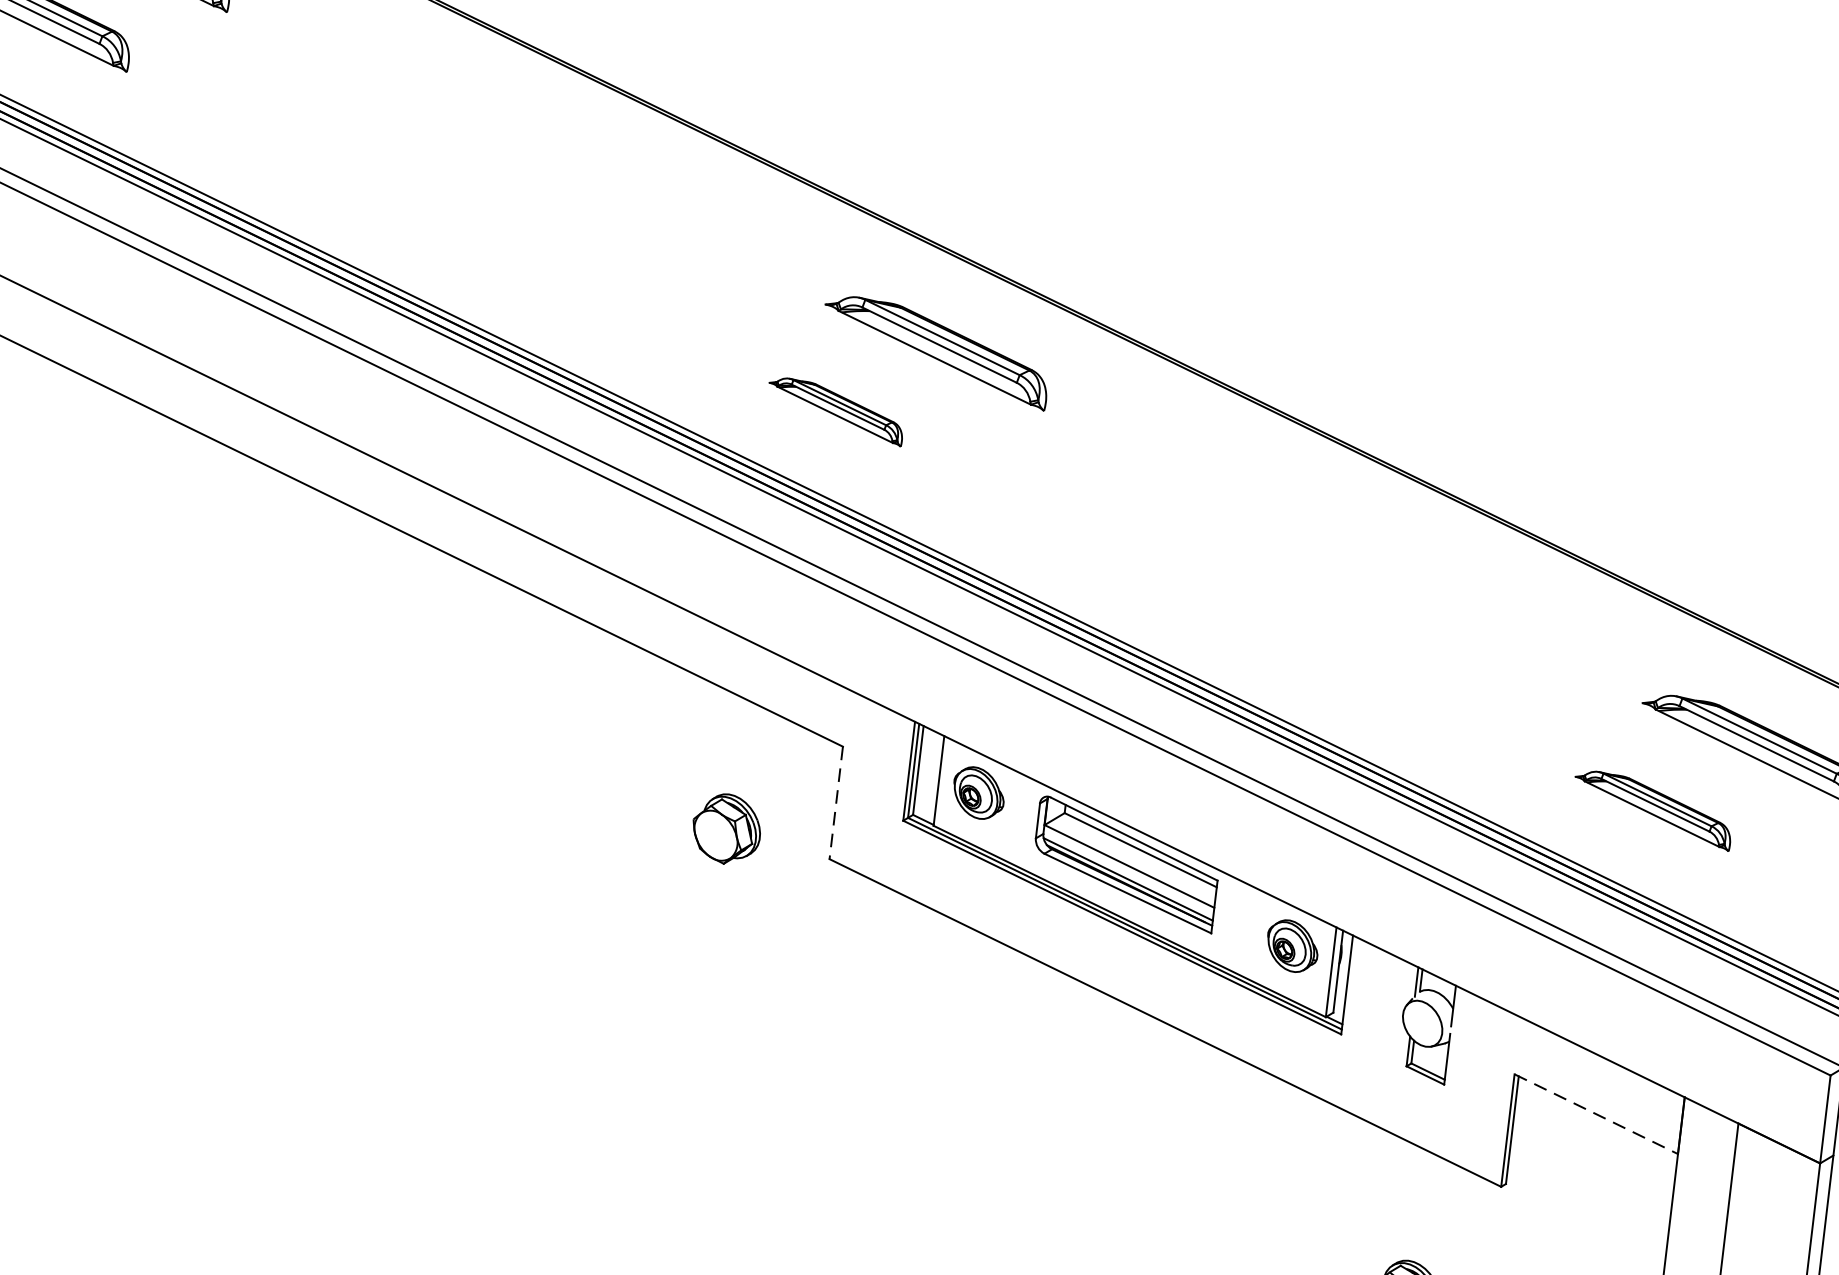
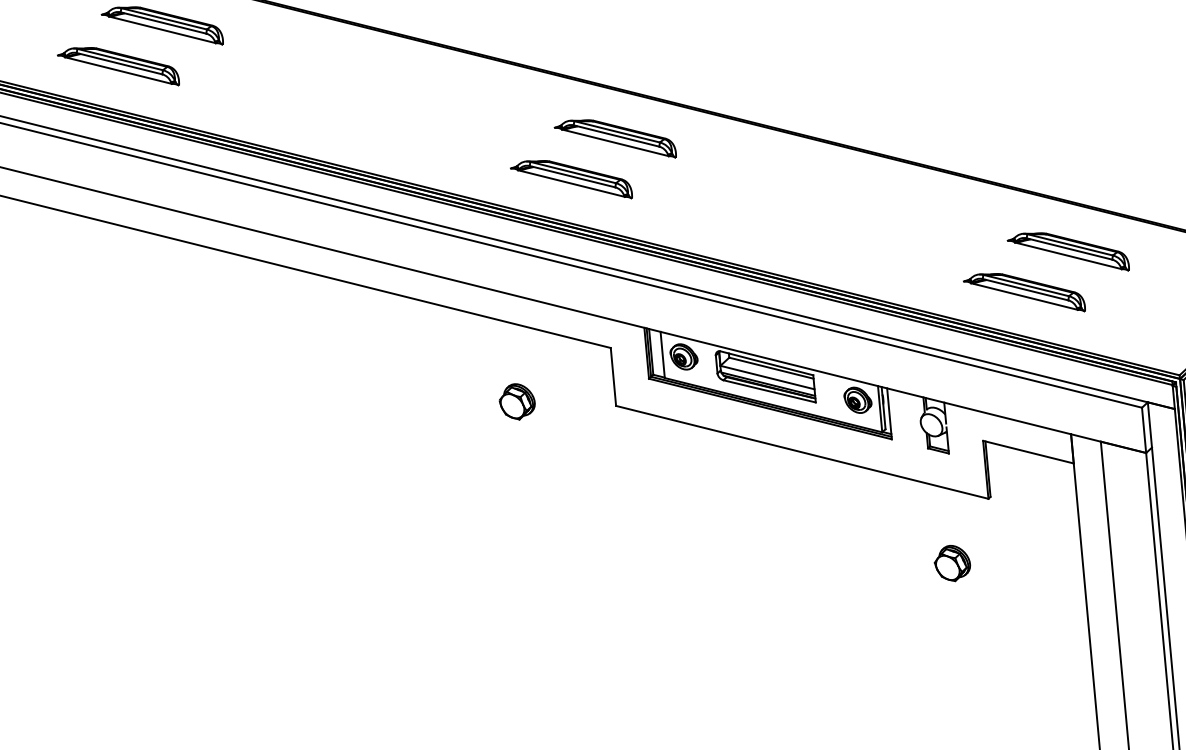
part: (836, 409) -> (571, 179), size x1.67
line: (836, 803) -> (613, 377), dashed -> solid
part: (1653, 808) -> (1024, 292), size x1.43
part: (725, 828) -> (516, 401), moved
line: (1596, 1114) -> (1028, 452), dashed -> solid

